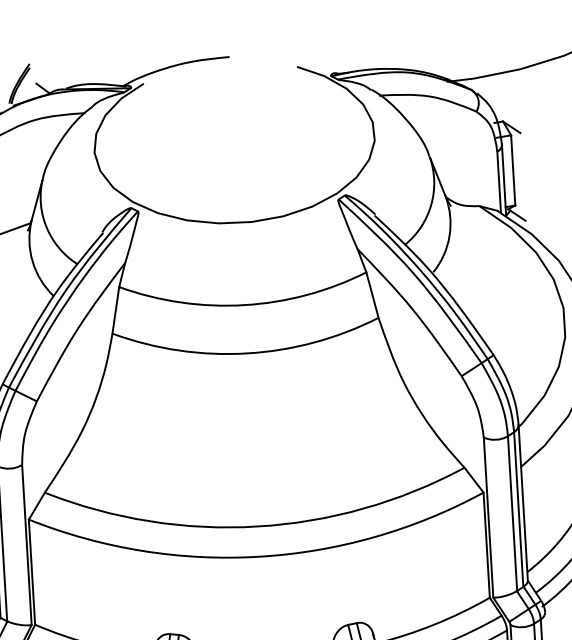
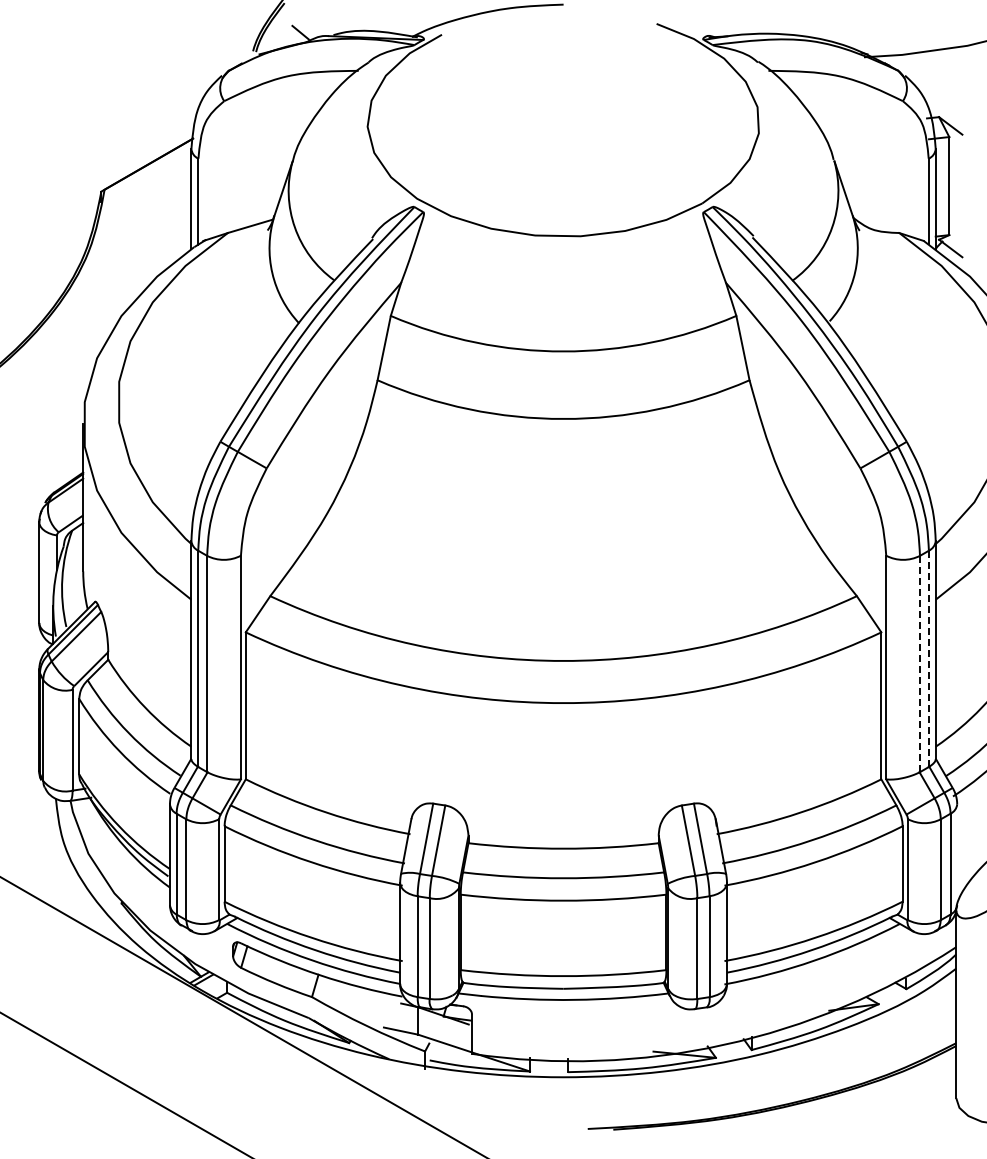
line: (518, 510) -> (928, 659), solid -> dashed
line: (512, 513) -> (919, 663), solid -> dashed

